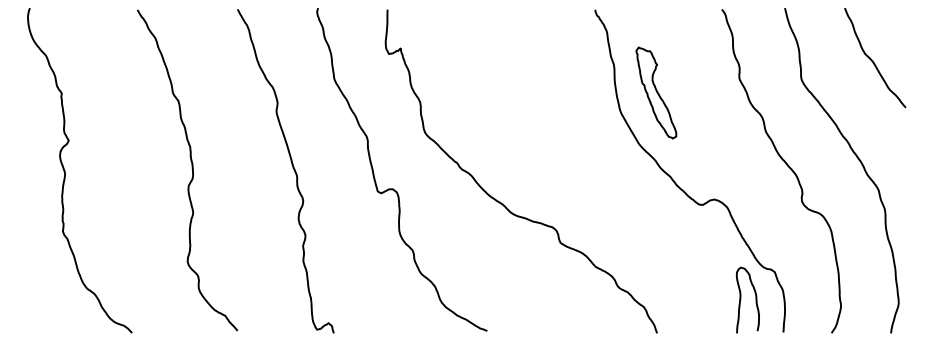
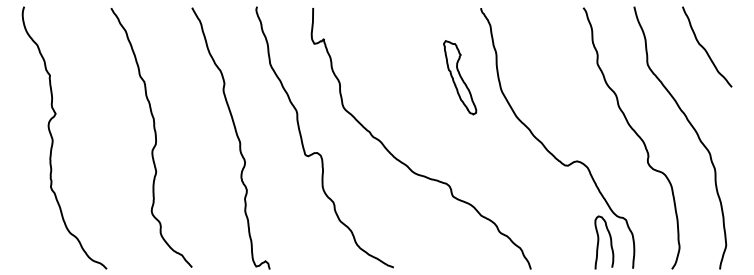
part: (656, 92) -> (460, 77), moved

